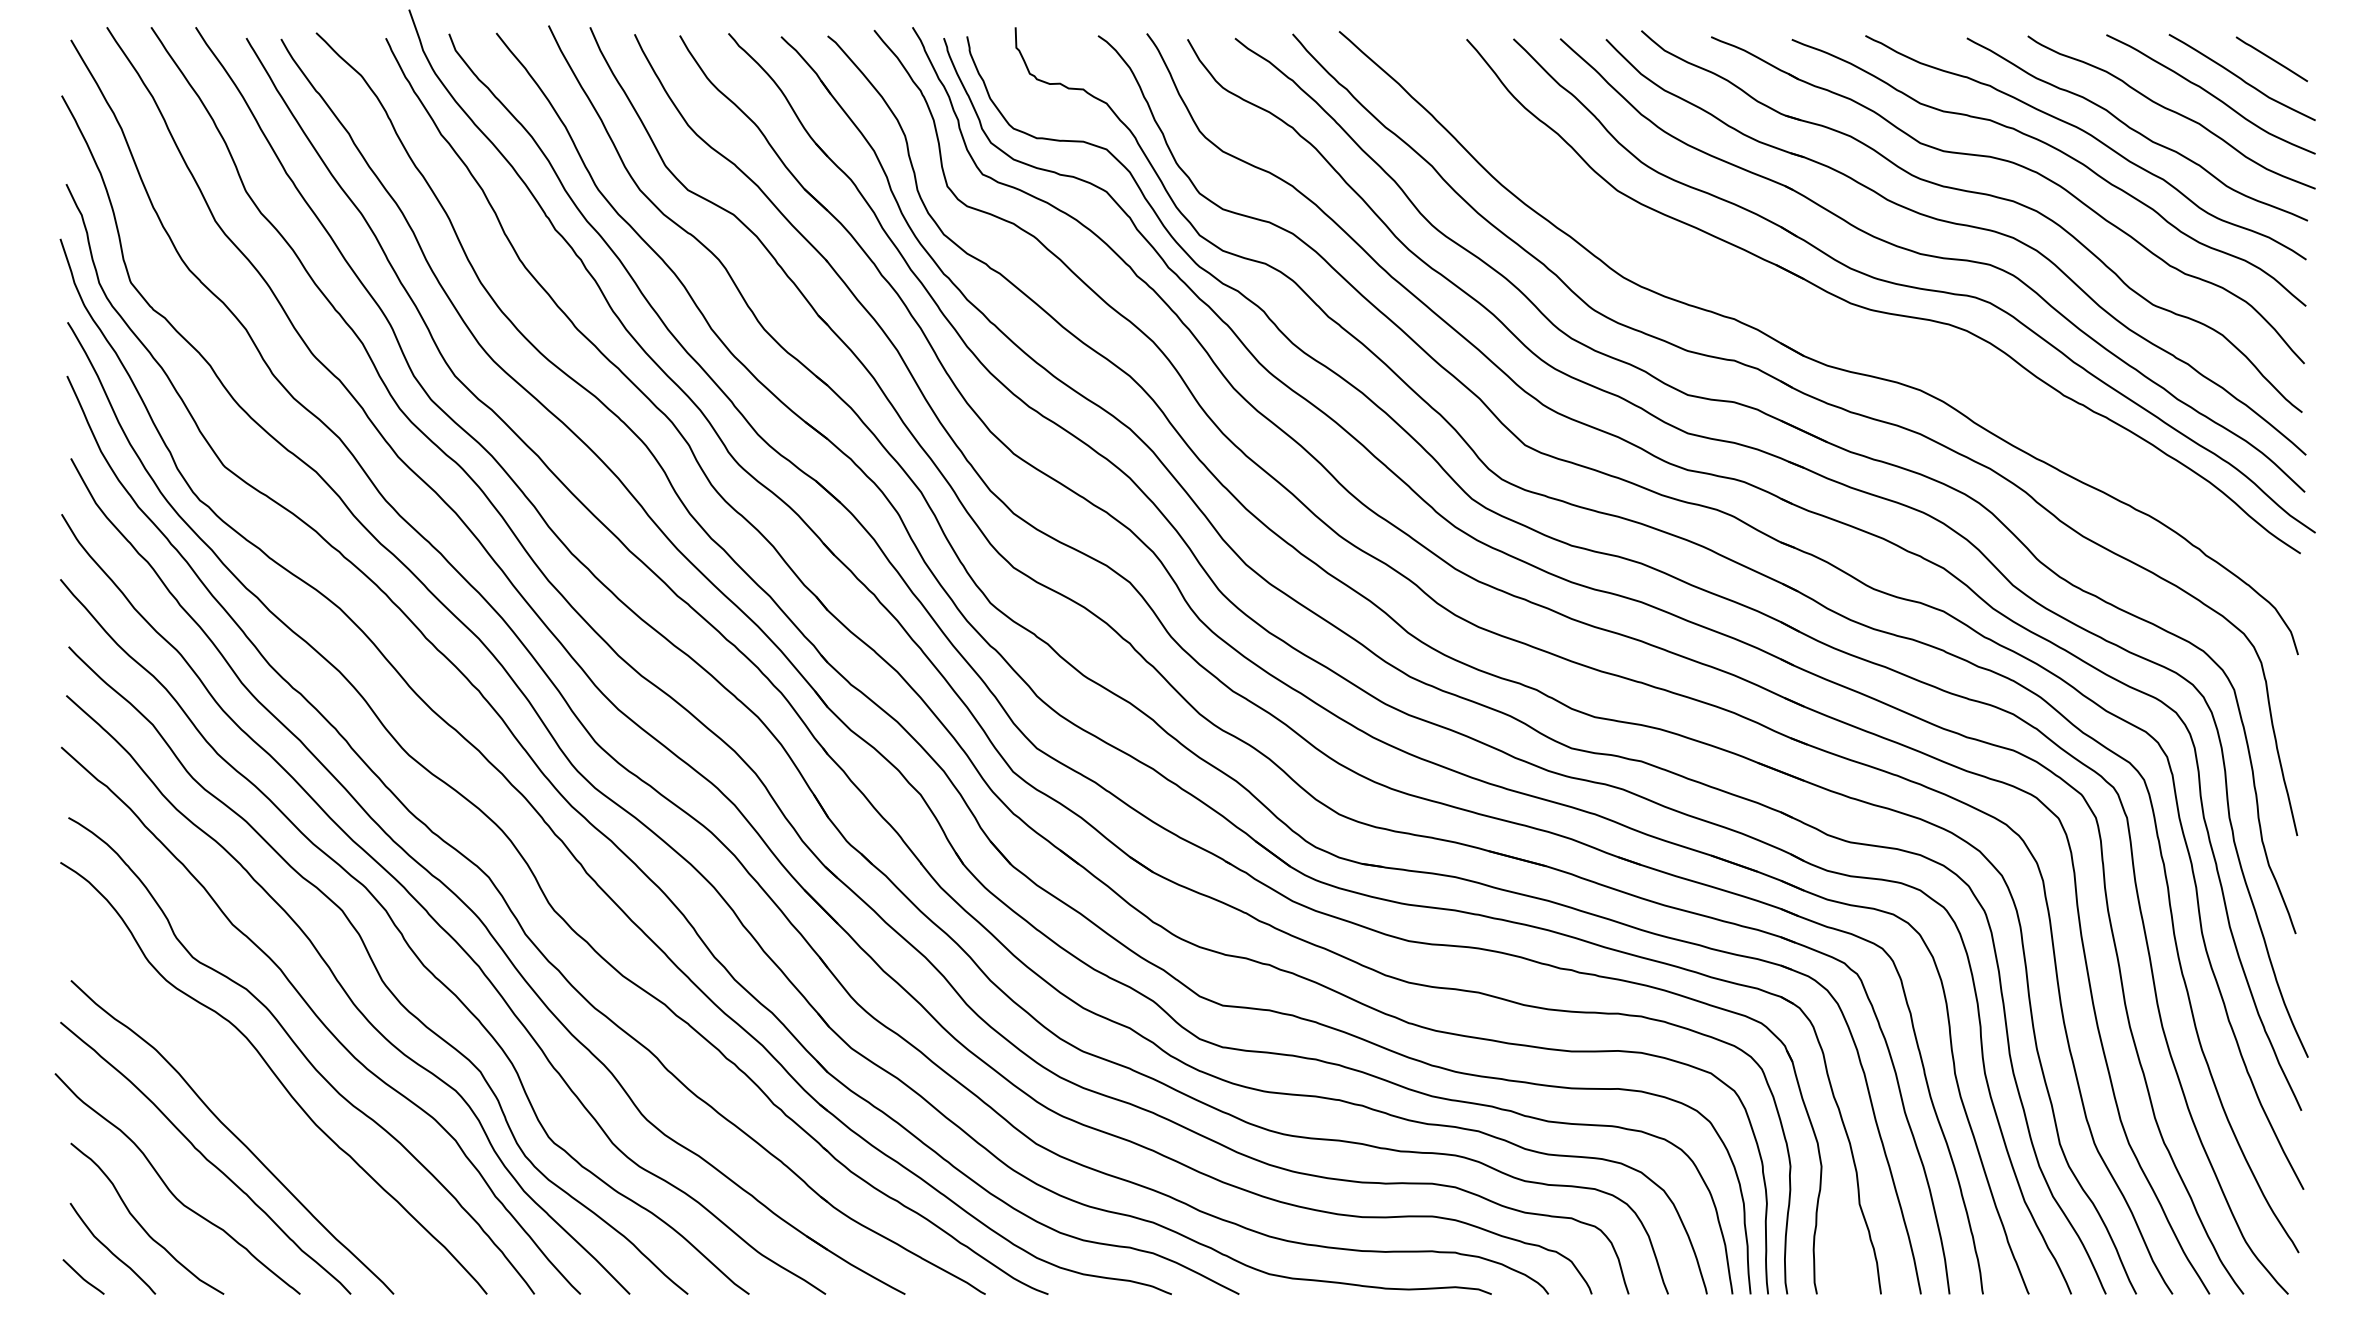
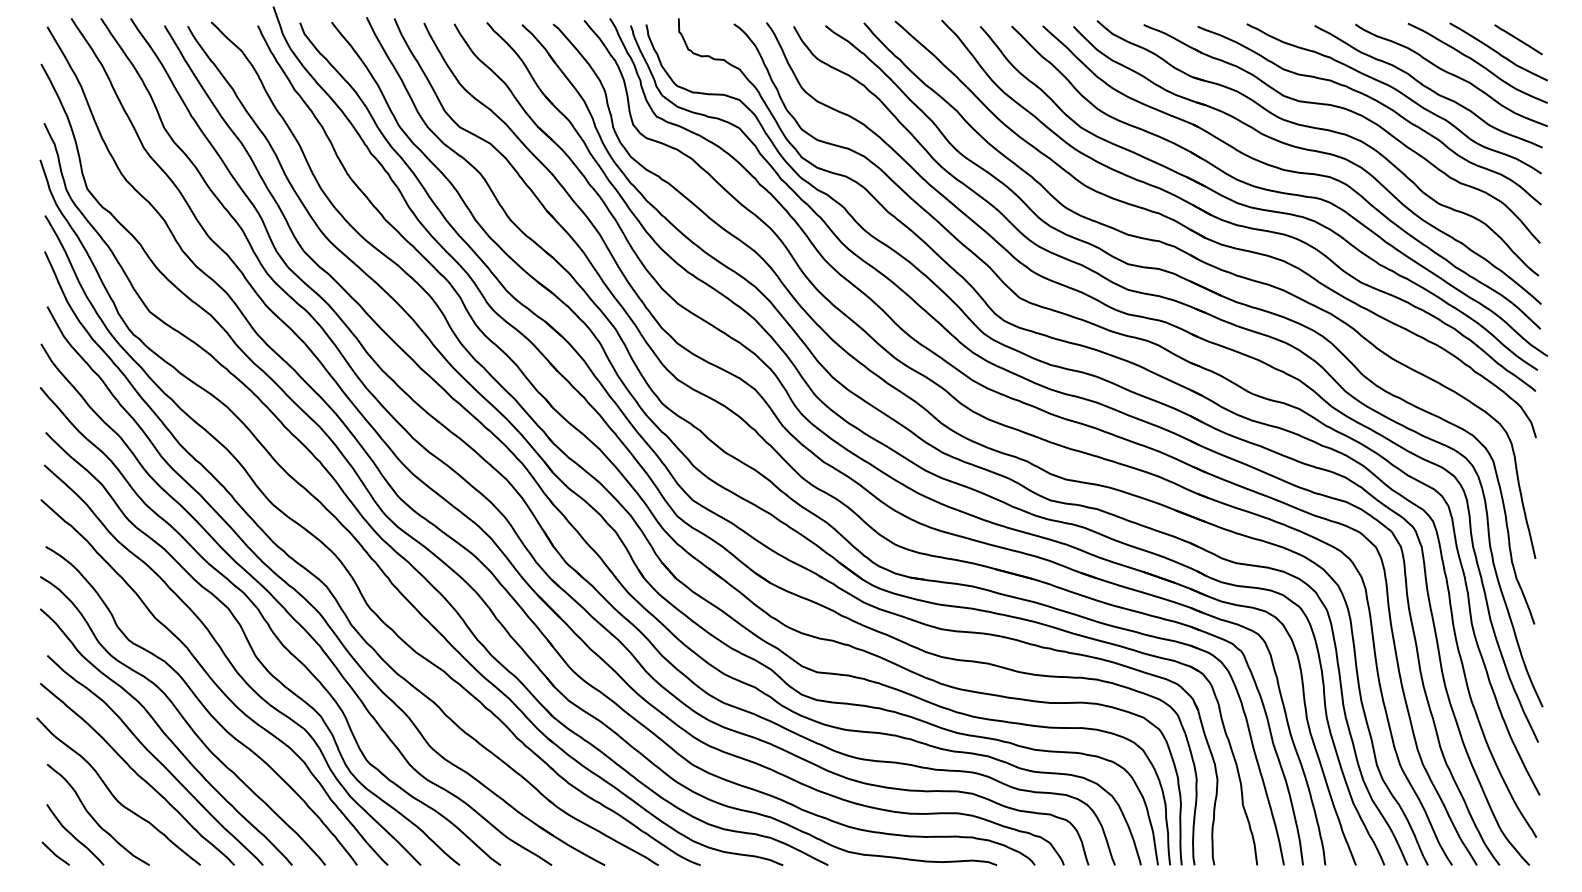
part: (1843, 332) -> (1232, 222), added
curve: (247, 1101) -> (165, 736), added

